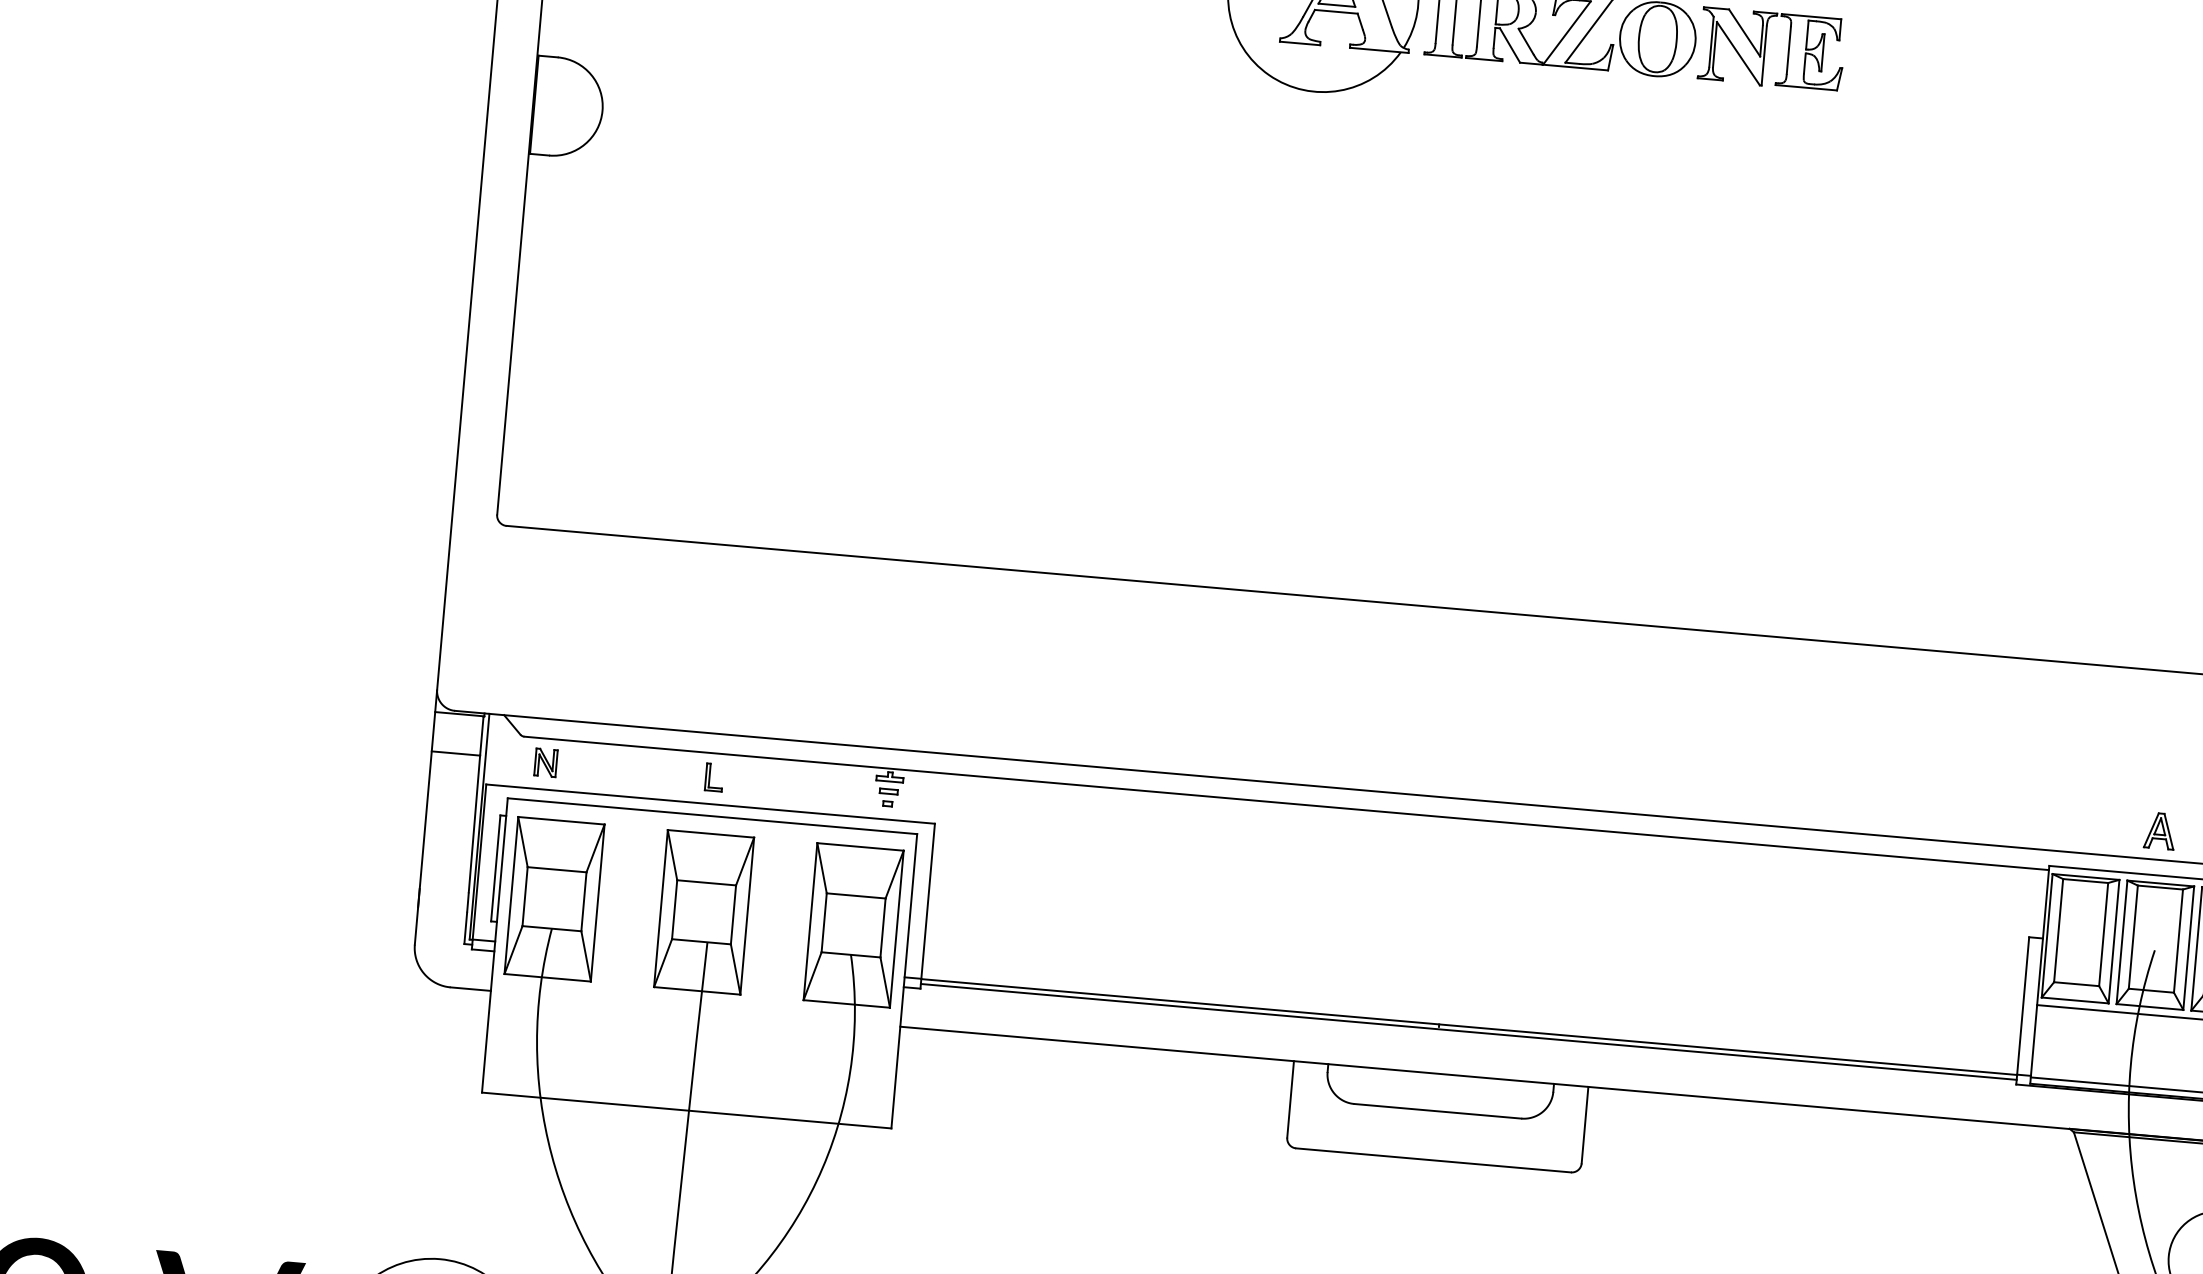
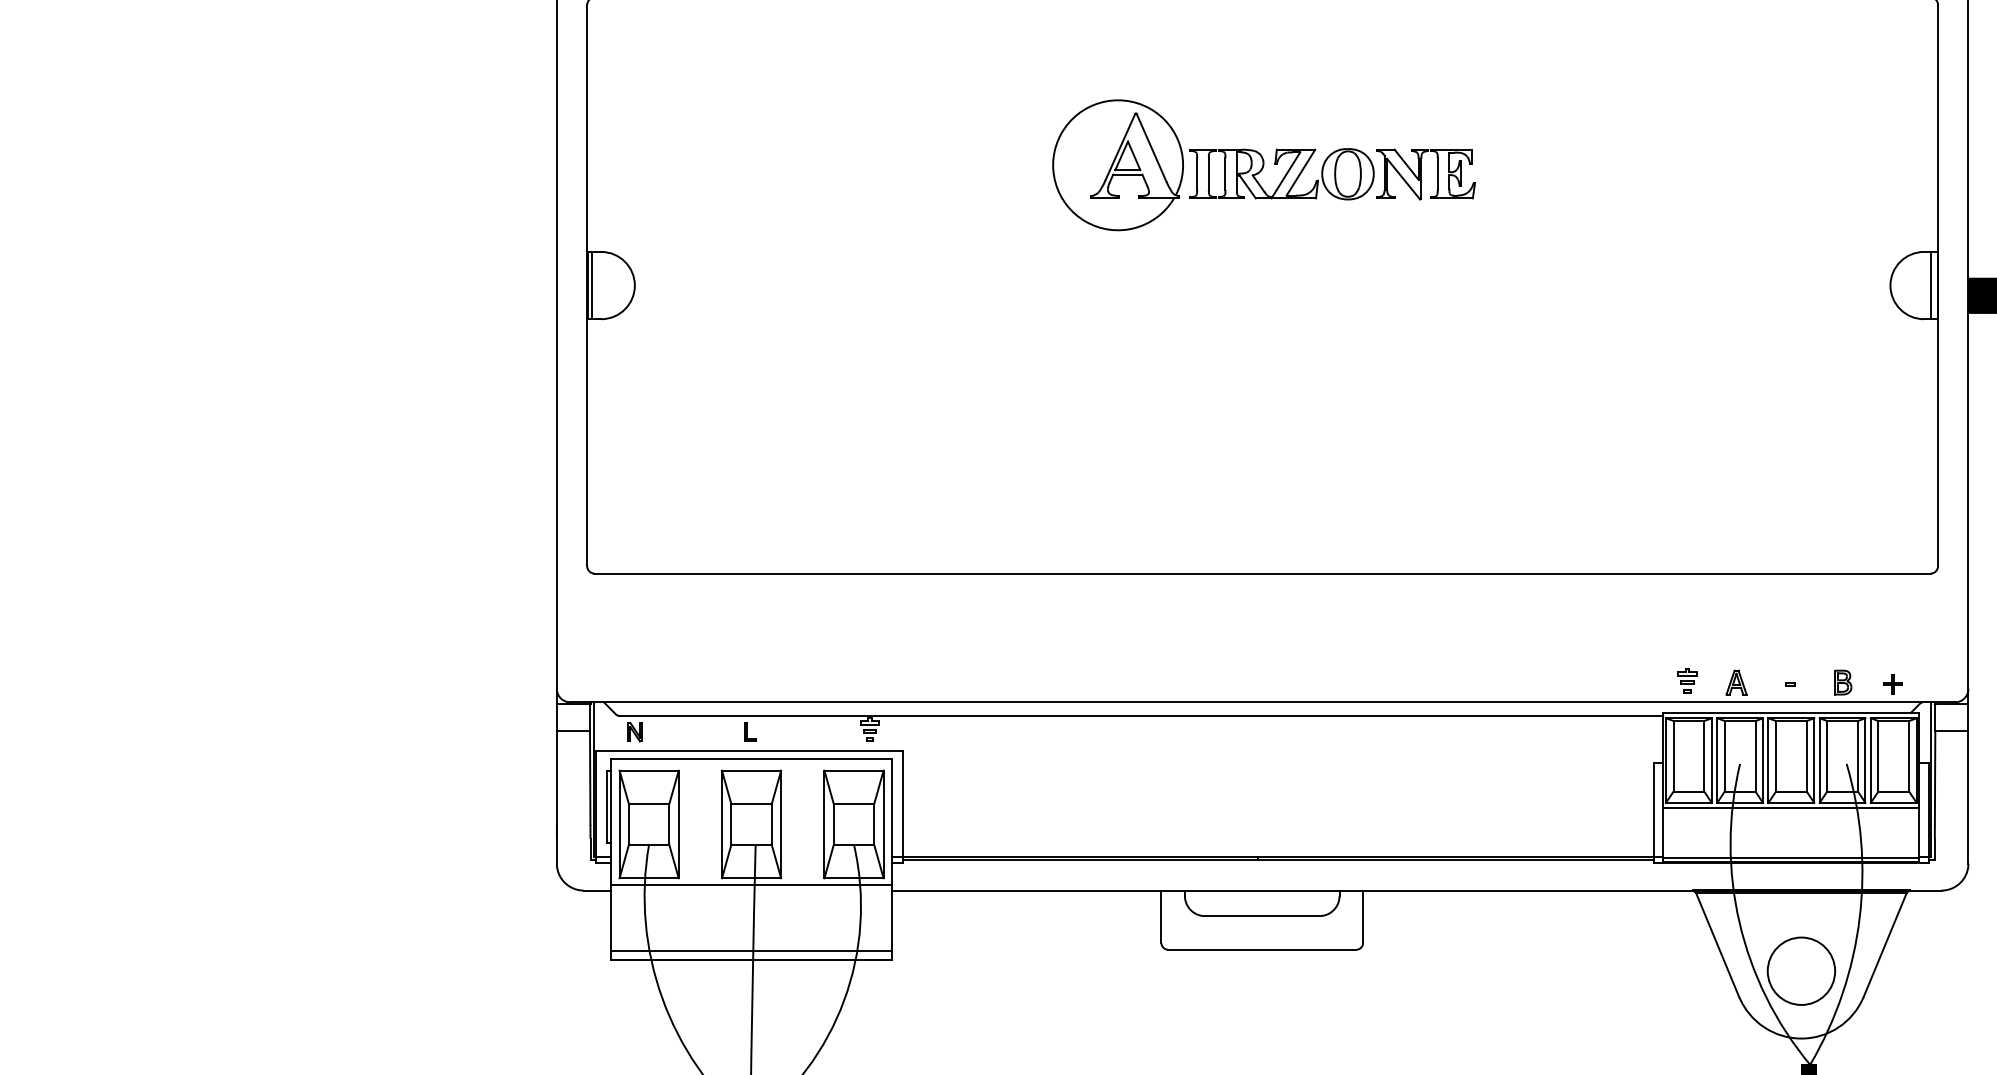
line: (540, 105) -> (592, 285), added
part: (2088, 821) -> (1687, 680), added
line: (696, 999) -> (751, 884), added
line: (687, 1096) -> (751, 950), added

